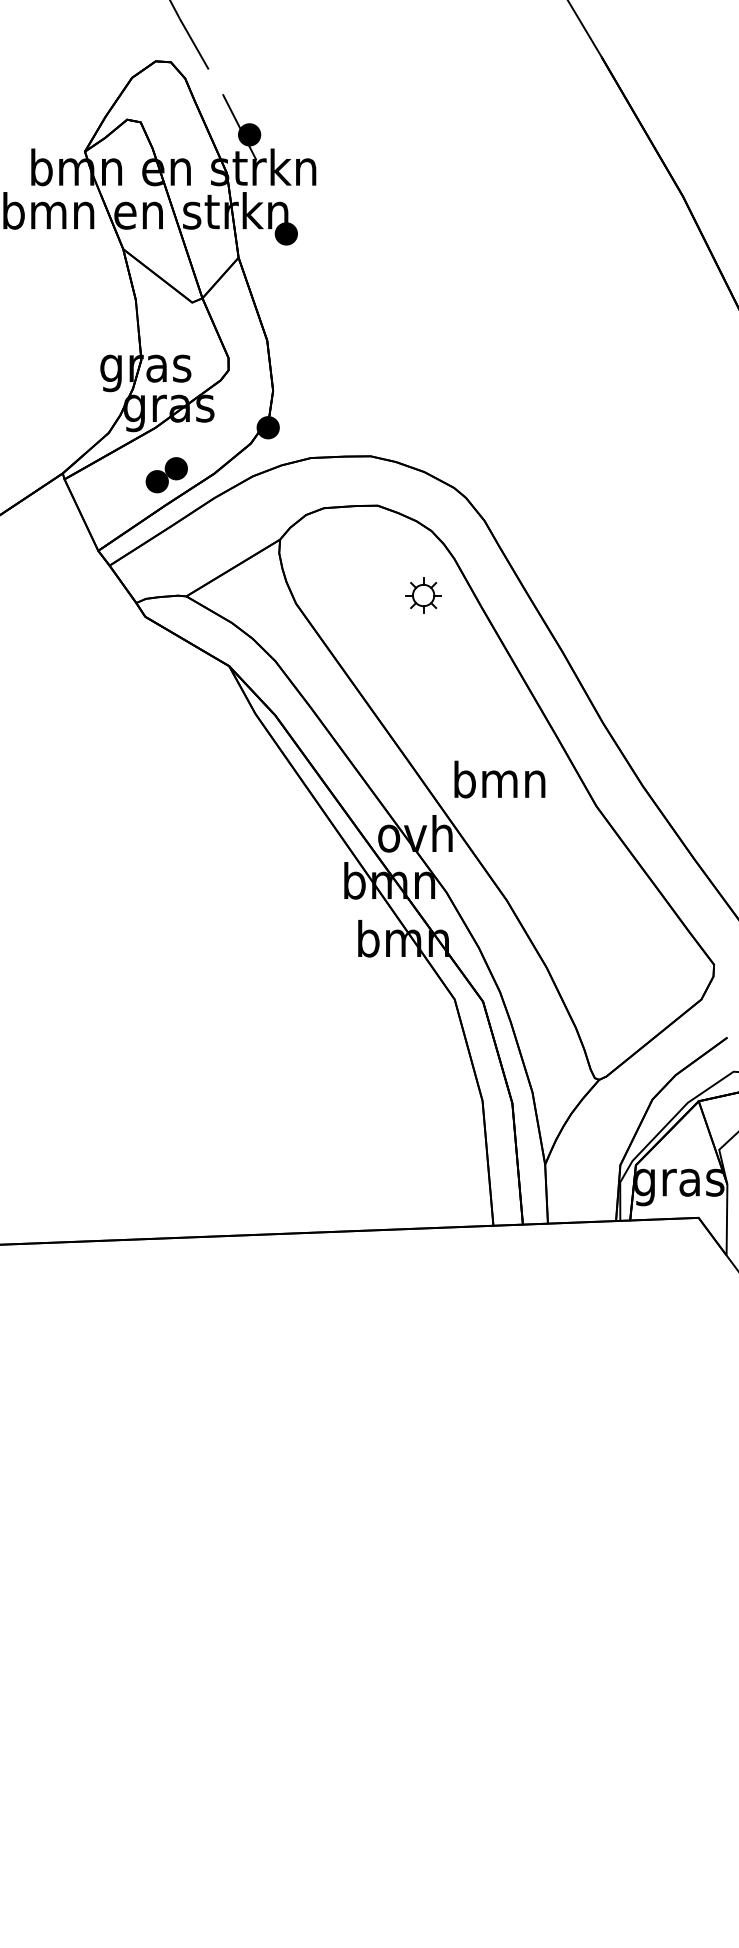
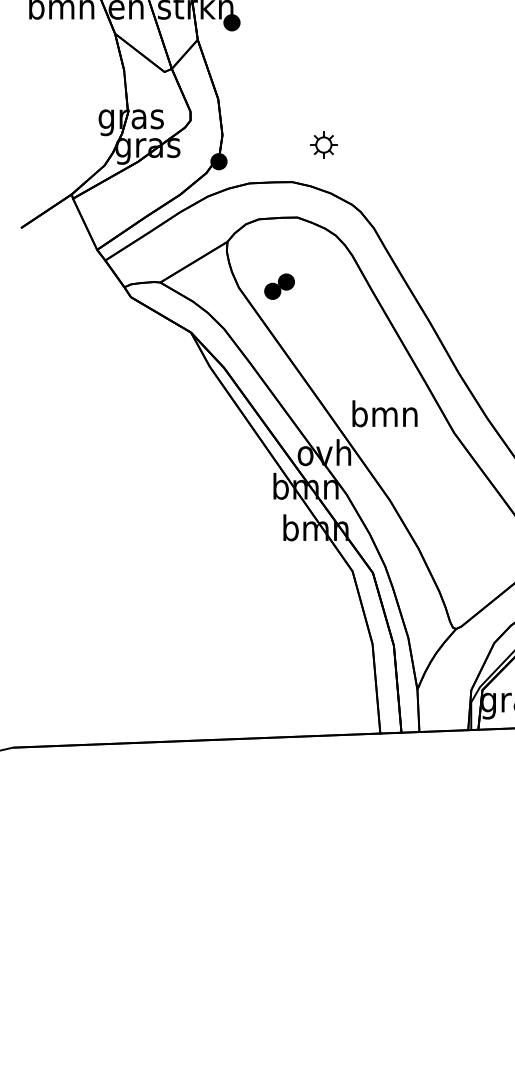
part: (166, 475) -> (279, 286), moved
part: (423, 595) -> (323, 145), moved

